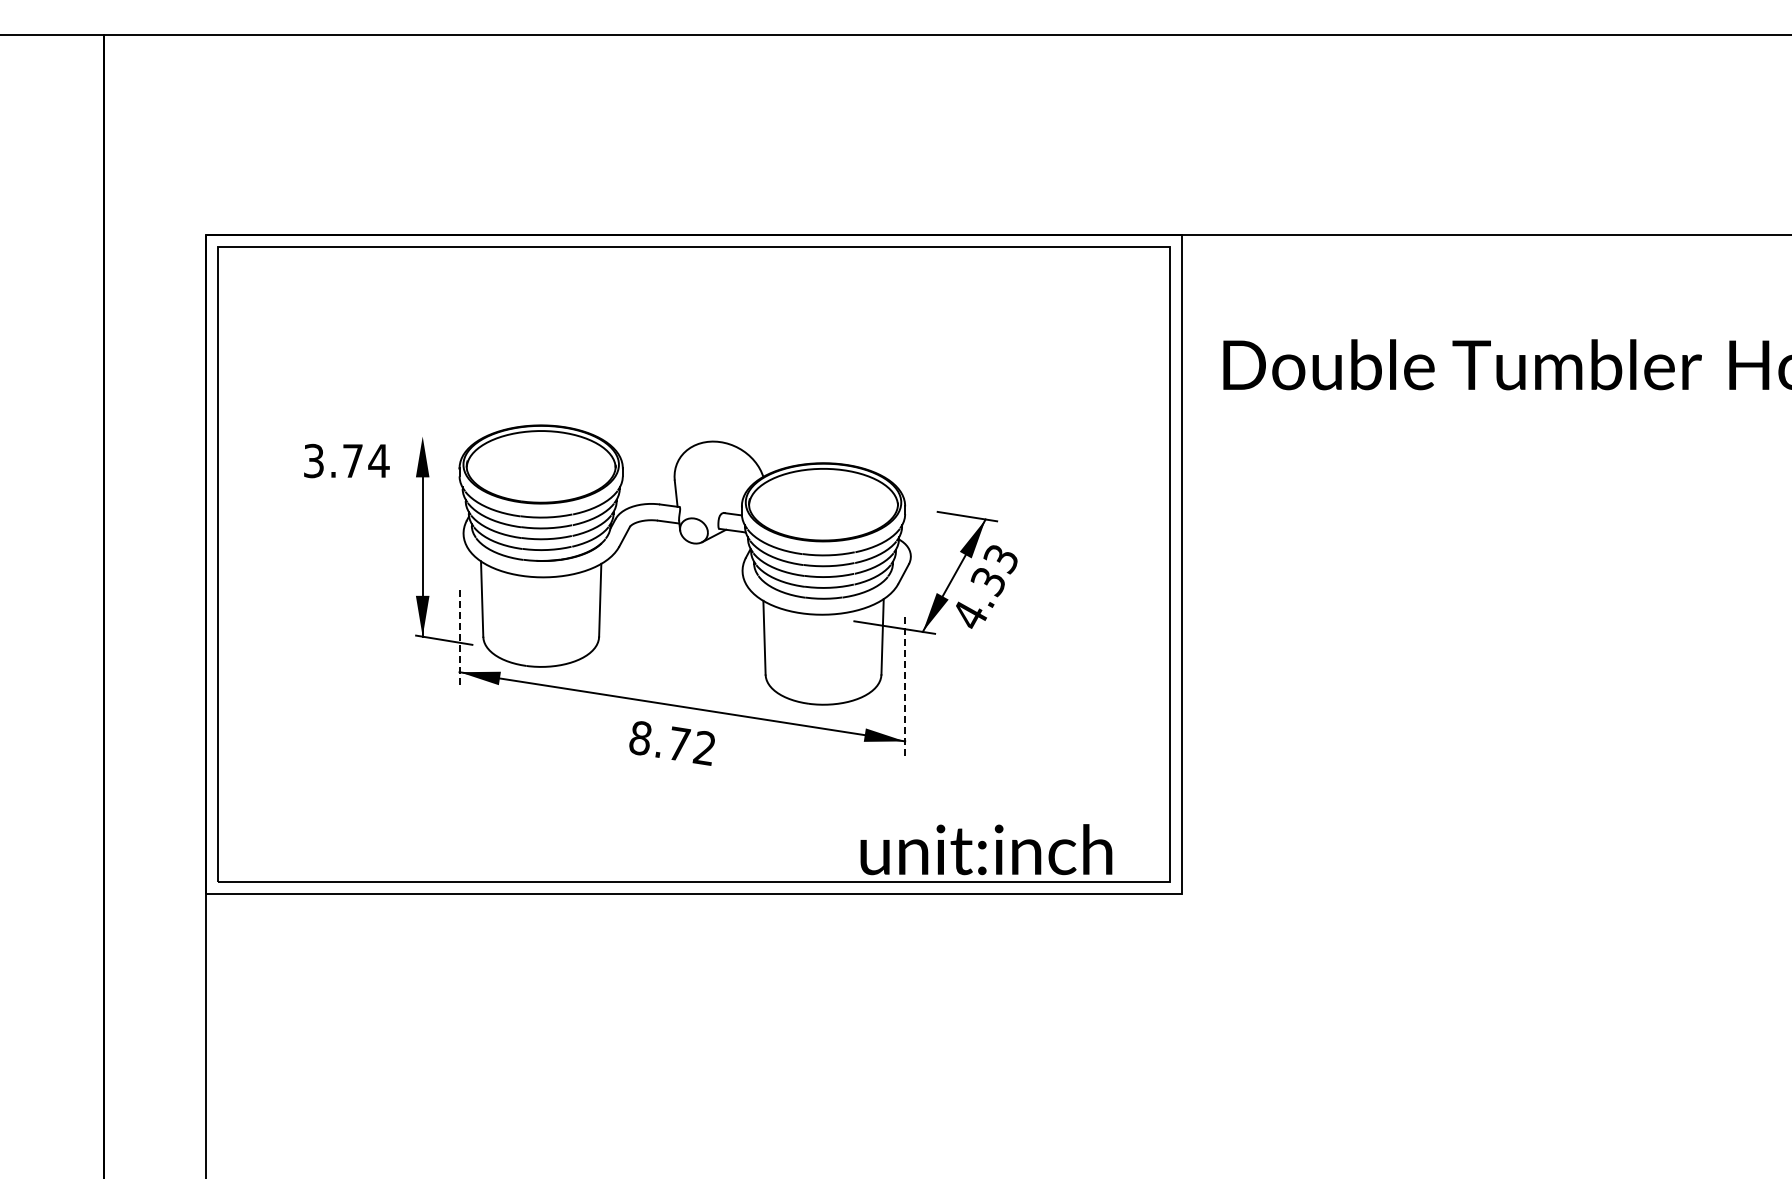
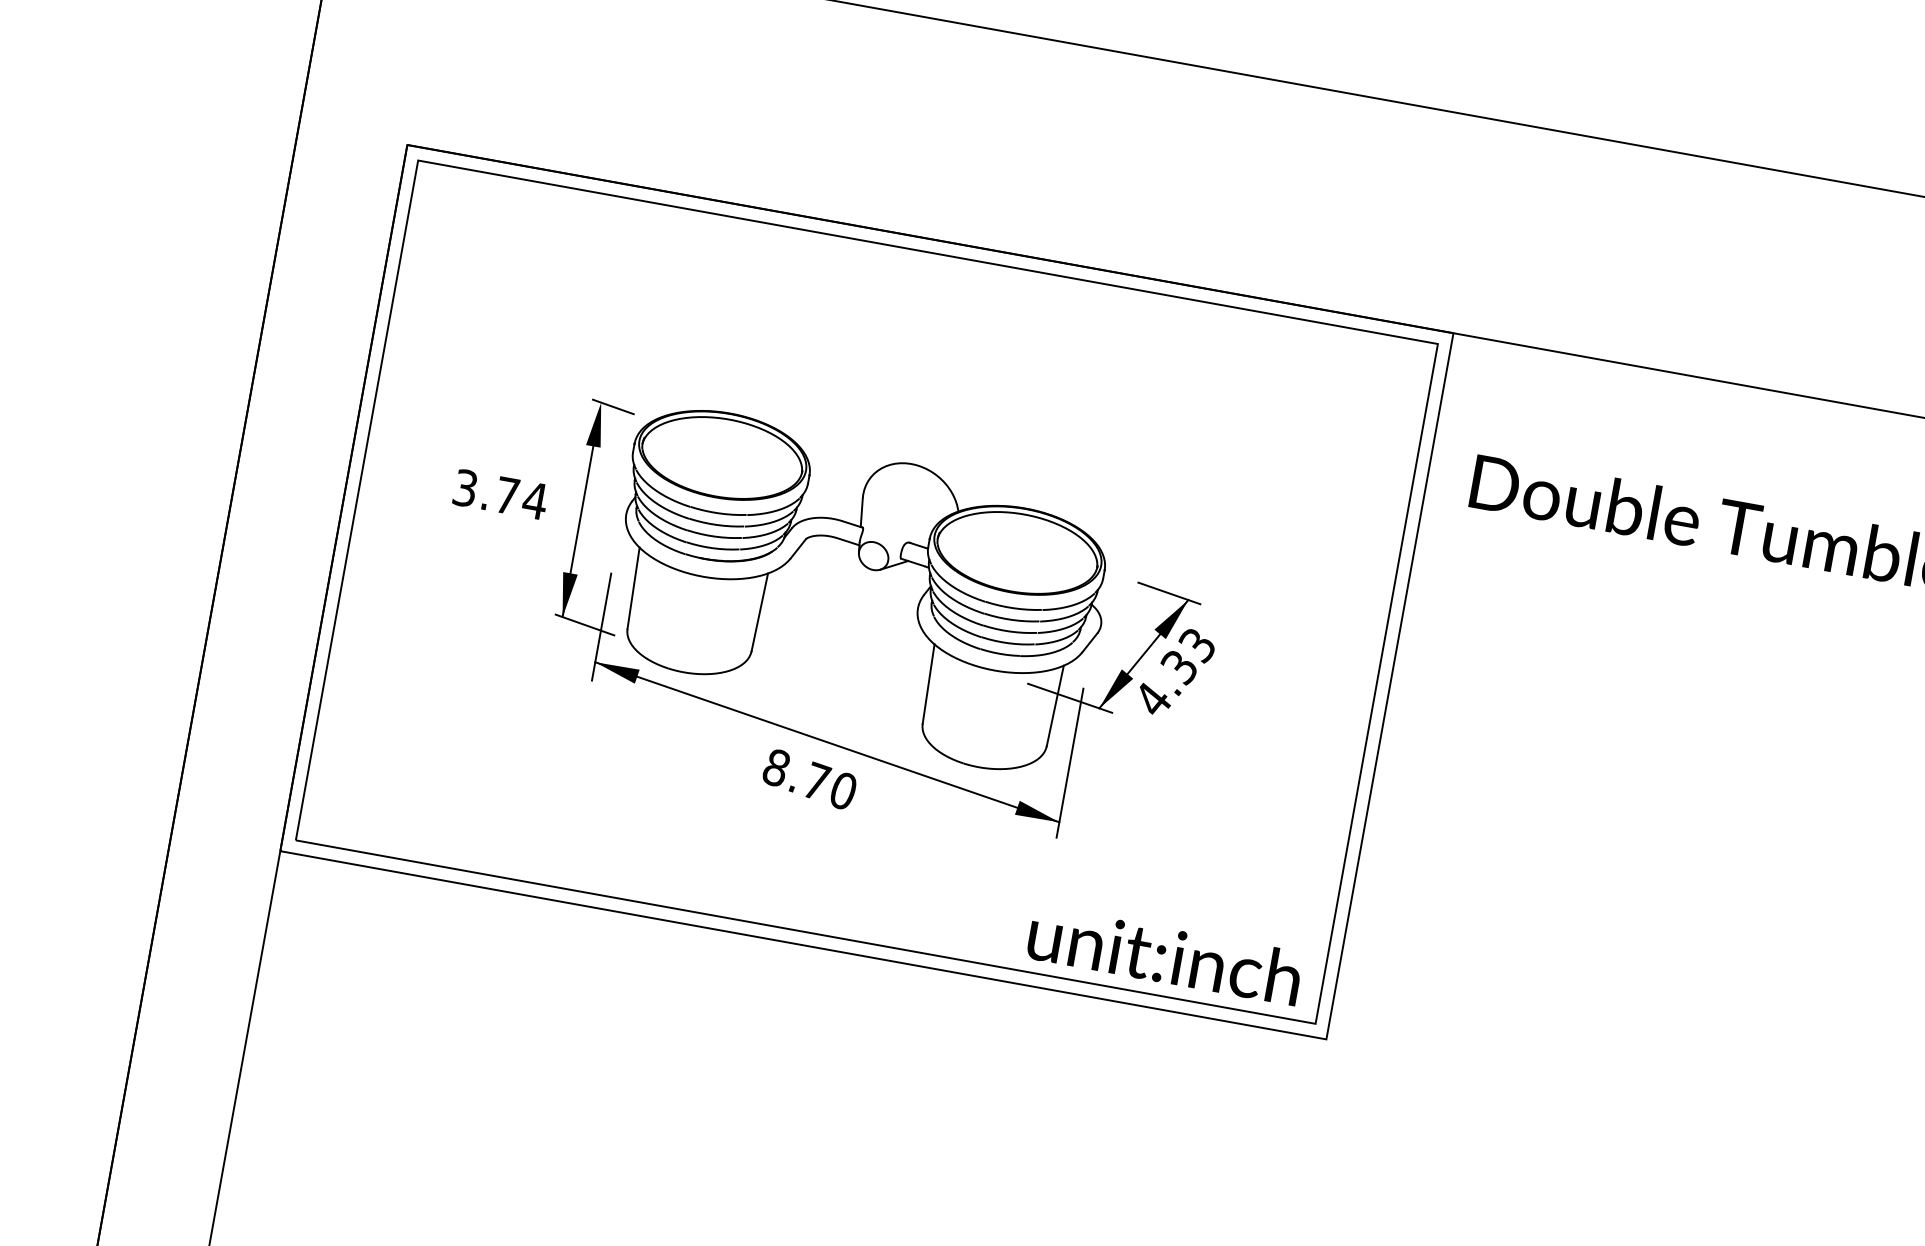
line: (434, 438) -> (613, 407), added
text: (346, 461) -> (500, 495), moved
line: (459, 639) -> (601, 627), dashed -> solid
line: (905, 686) -> (1070, 763), dashed -> solid
text: (703, 748) -> (841, 790), 8.72 -> 8.70
text: (986, 849) -> (1165, 955), moved

